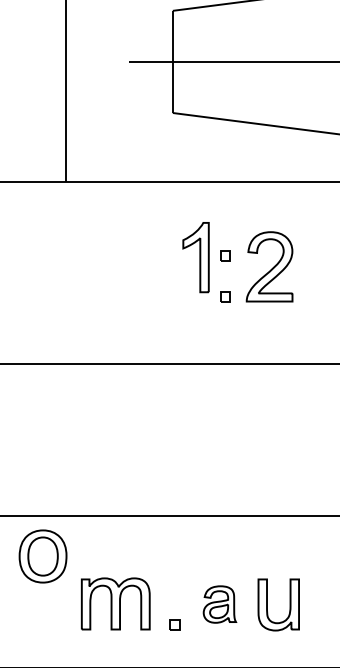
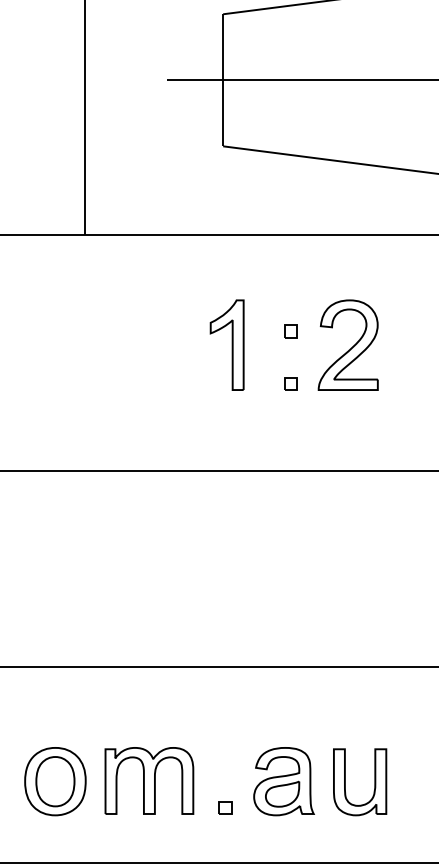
part: (195, 257) -> (226, 344), moved
part: (43, 556) -> (55, 781), moved
part: (219, 604) -> (283, 781), size x1.43

